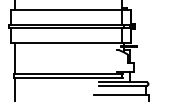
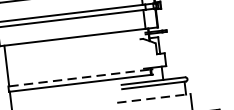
line: (66, 73) -> (77, 78), solid -> dashed
line: (121, 95) -> (153, 98), solid -> dashed

